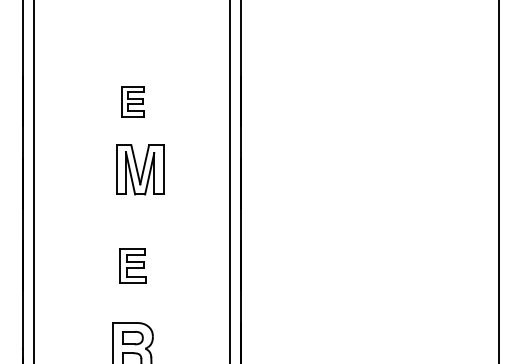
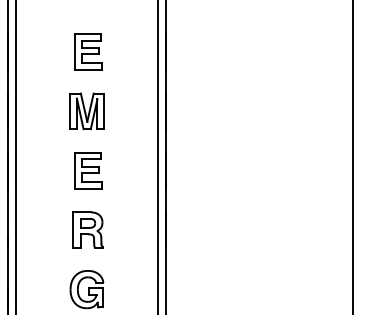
part: (133, 101) -> (88, 51), size x1.67
part: (139, 170) -> (86, 111), moved
part: (133, 265) -> (88, 170), size x1.43

